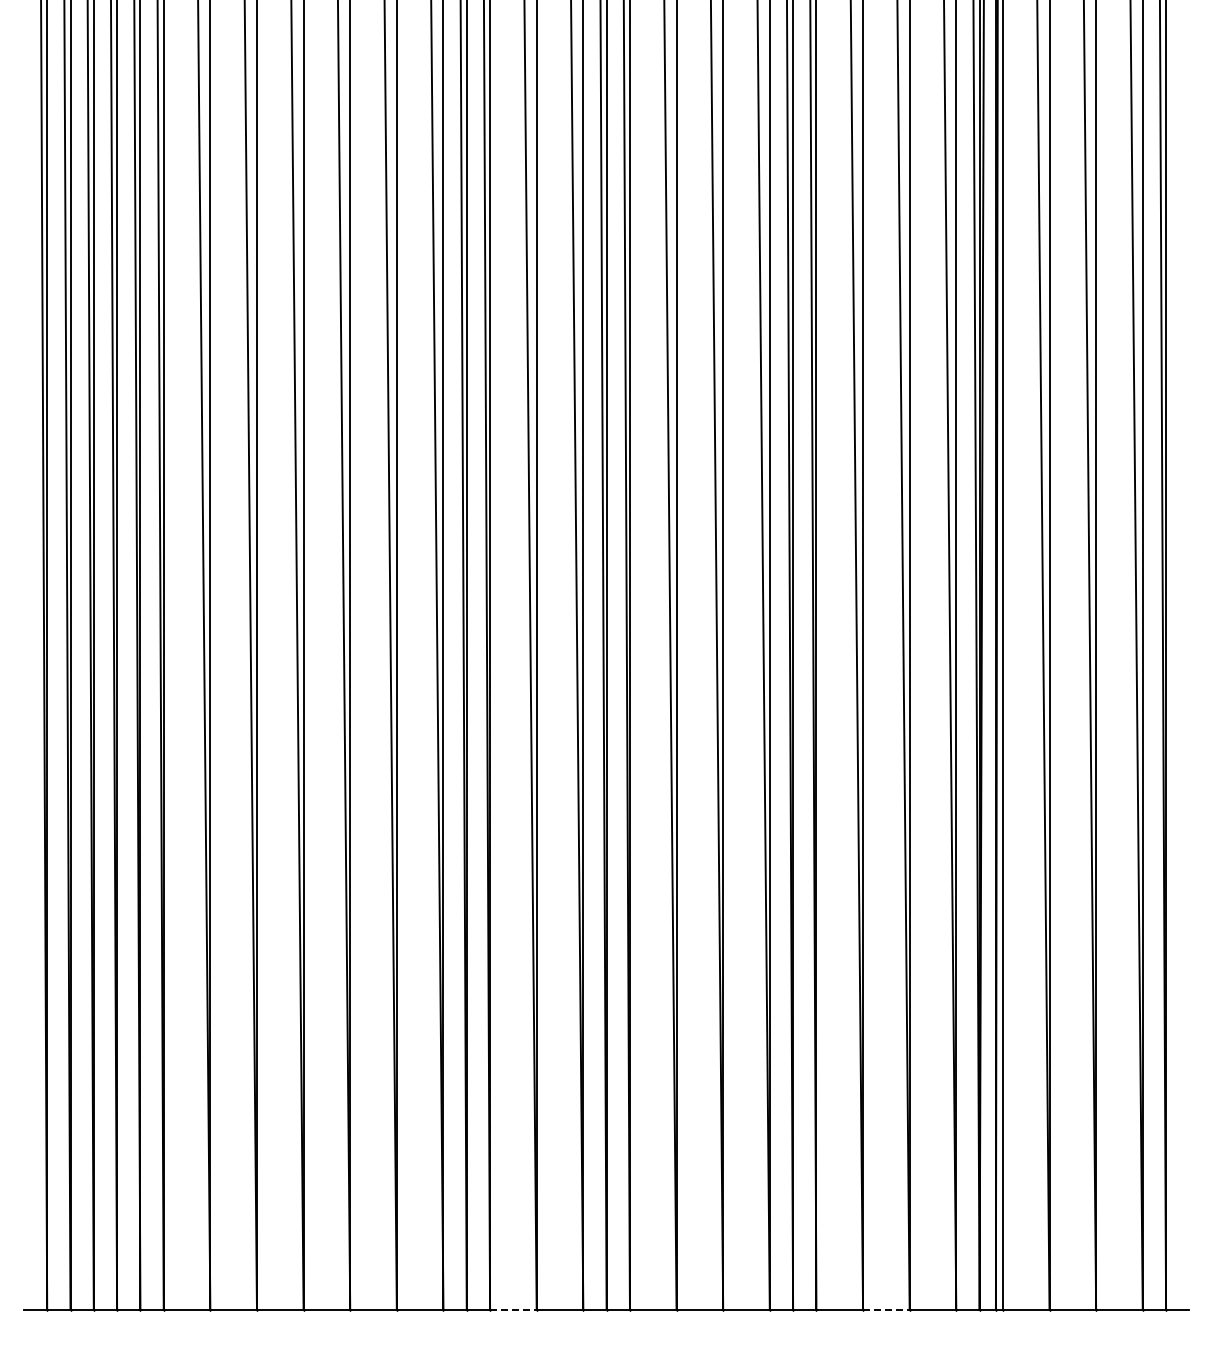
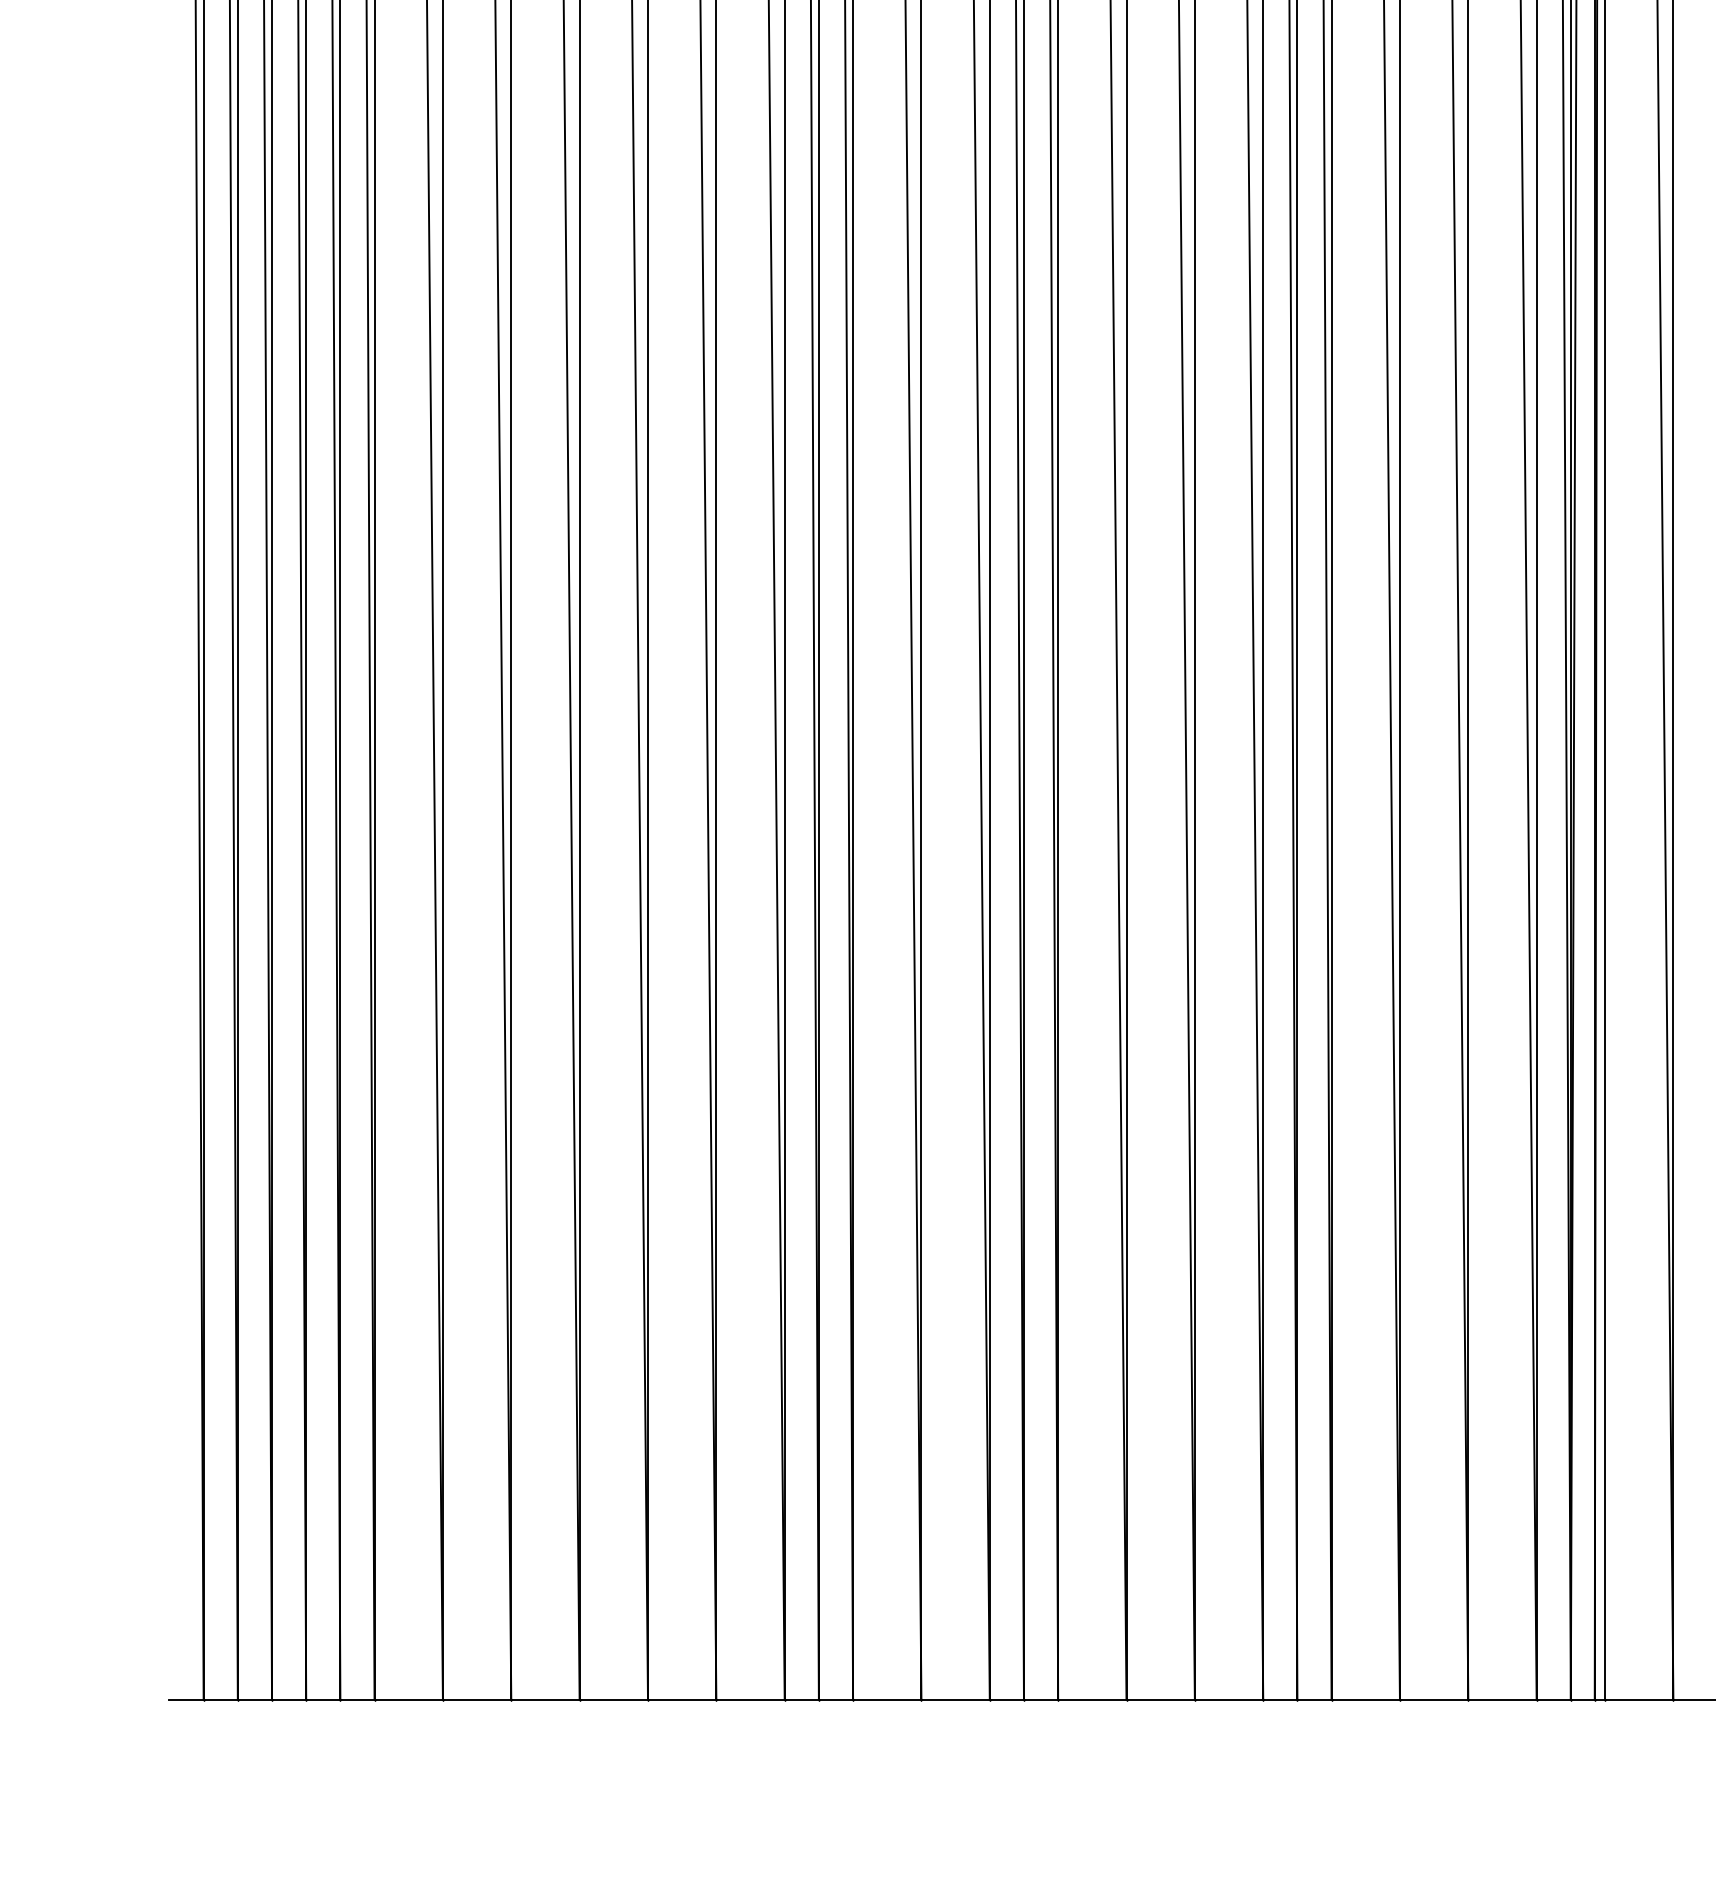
line: (513, 1310) -> (887, 1700), dashed -> solid
line: (886, 1310) -> (1434, 1700), dashed -> solid

